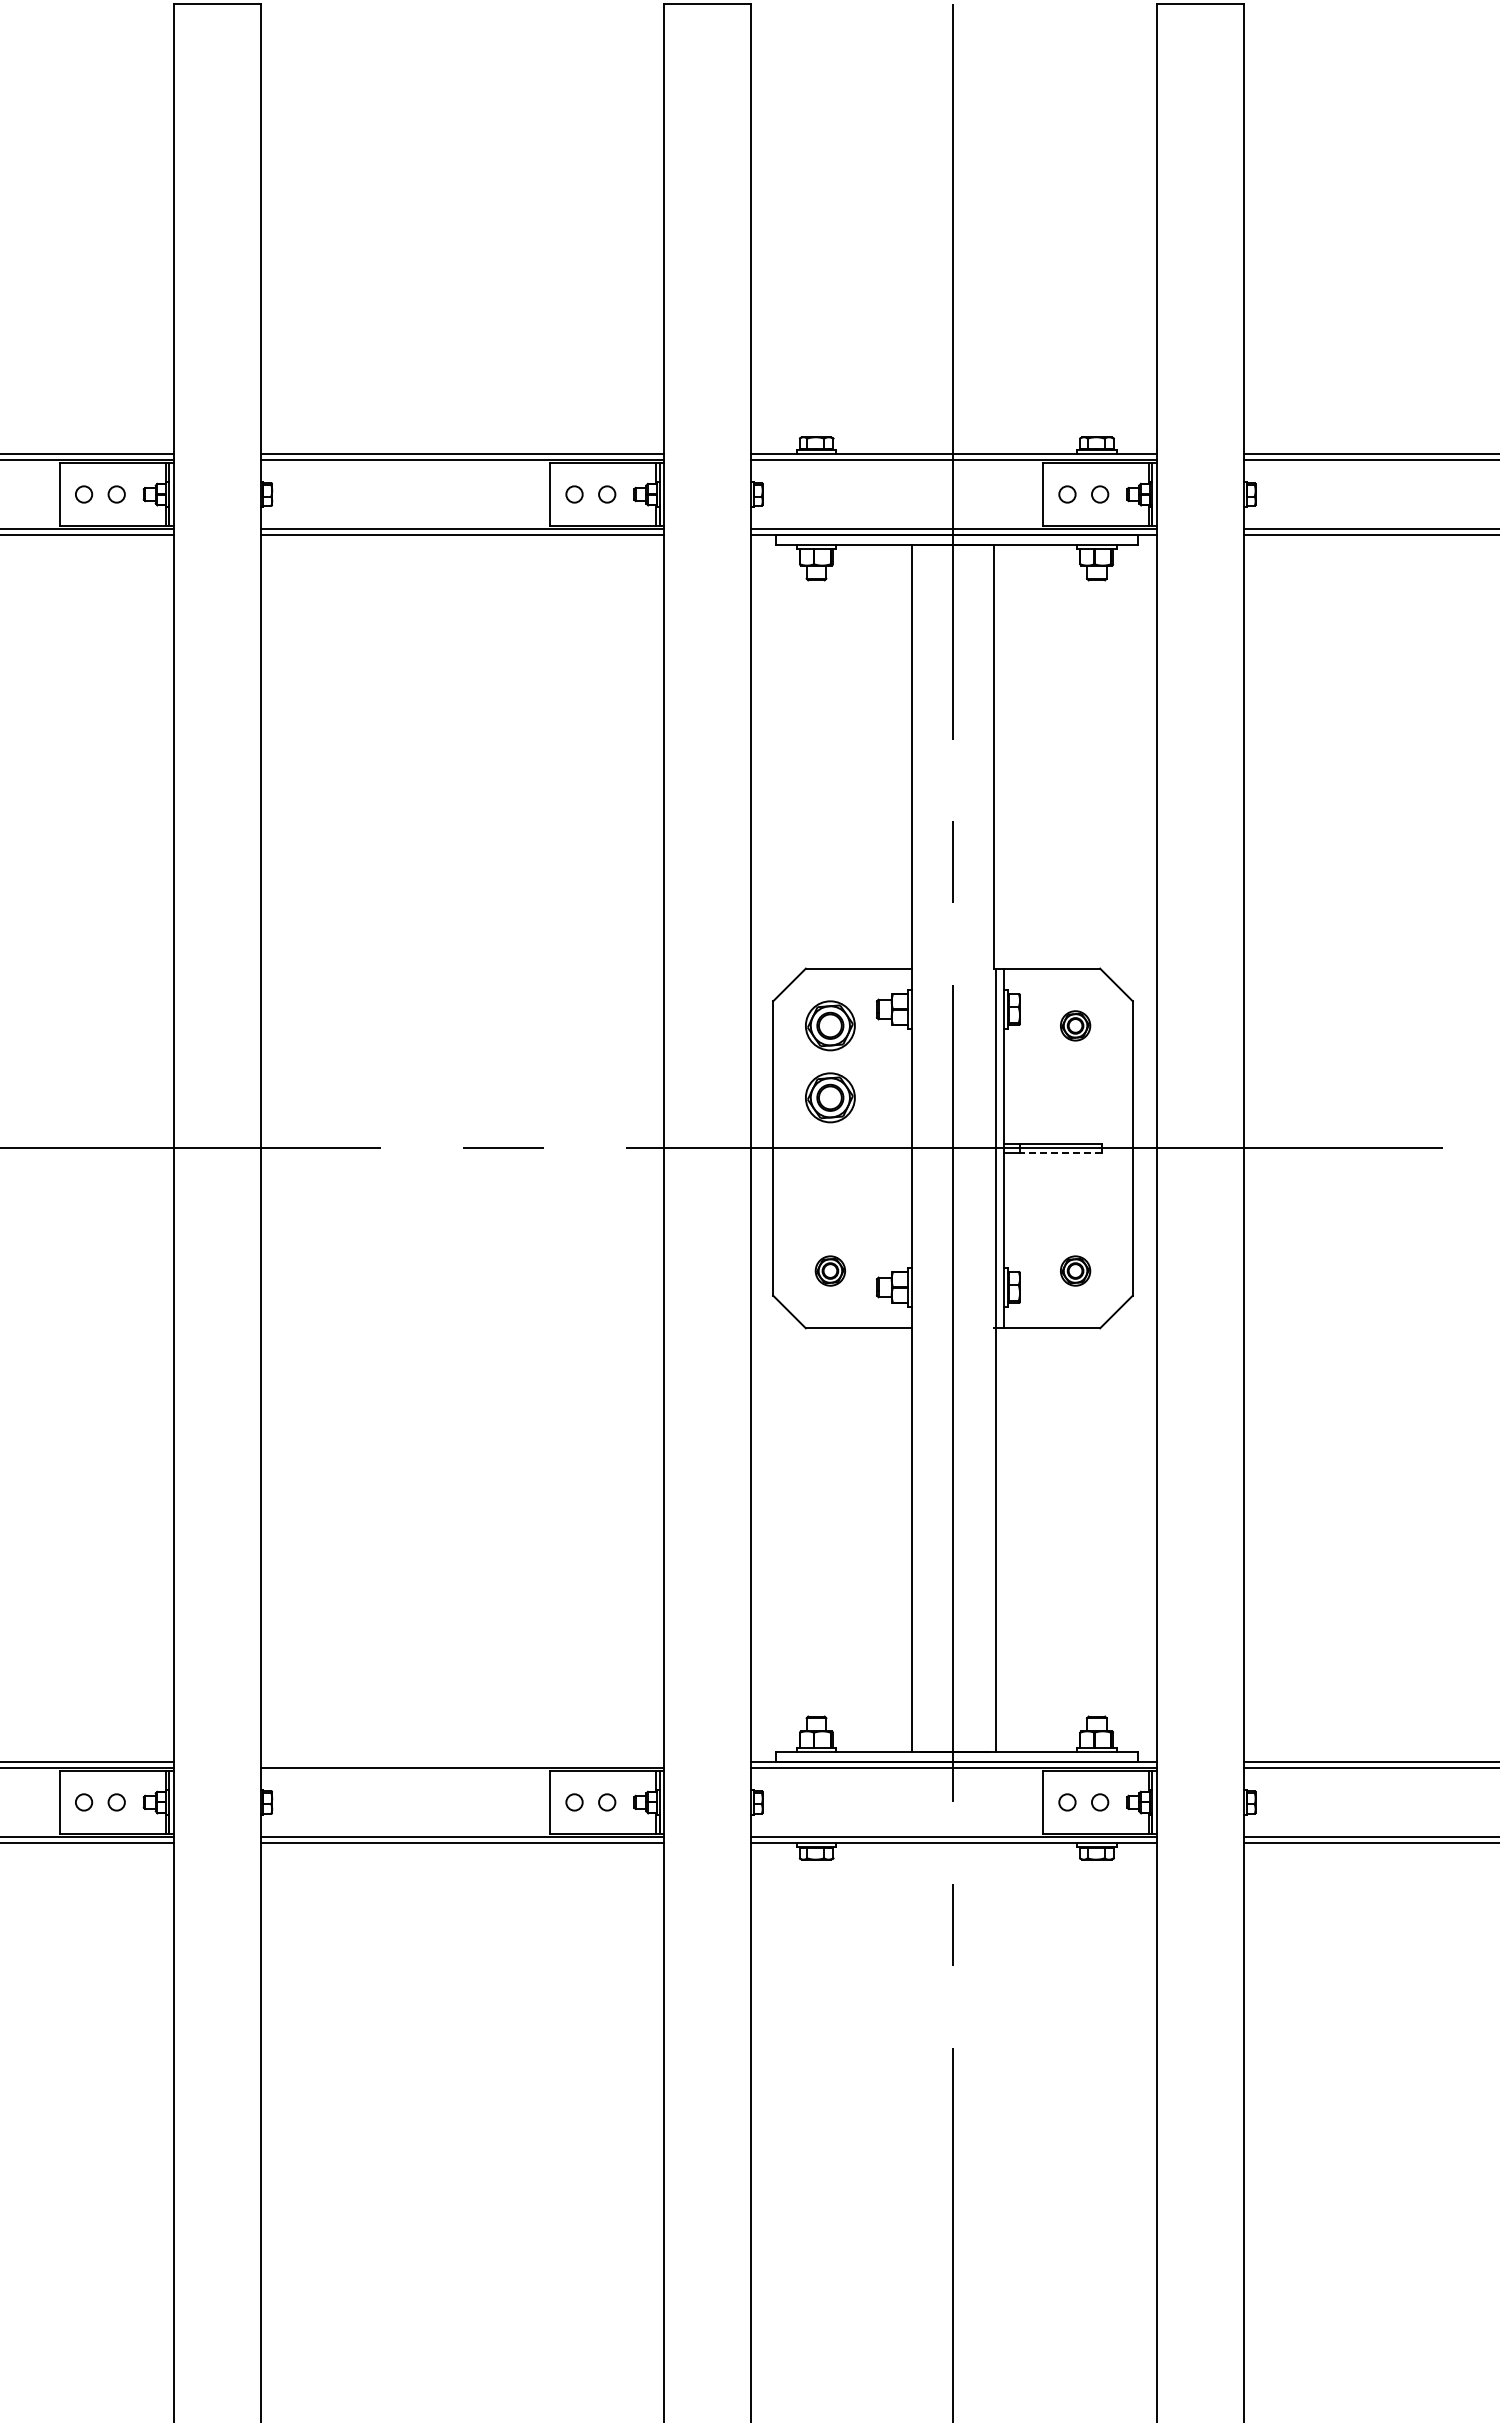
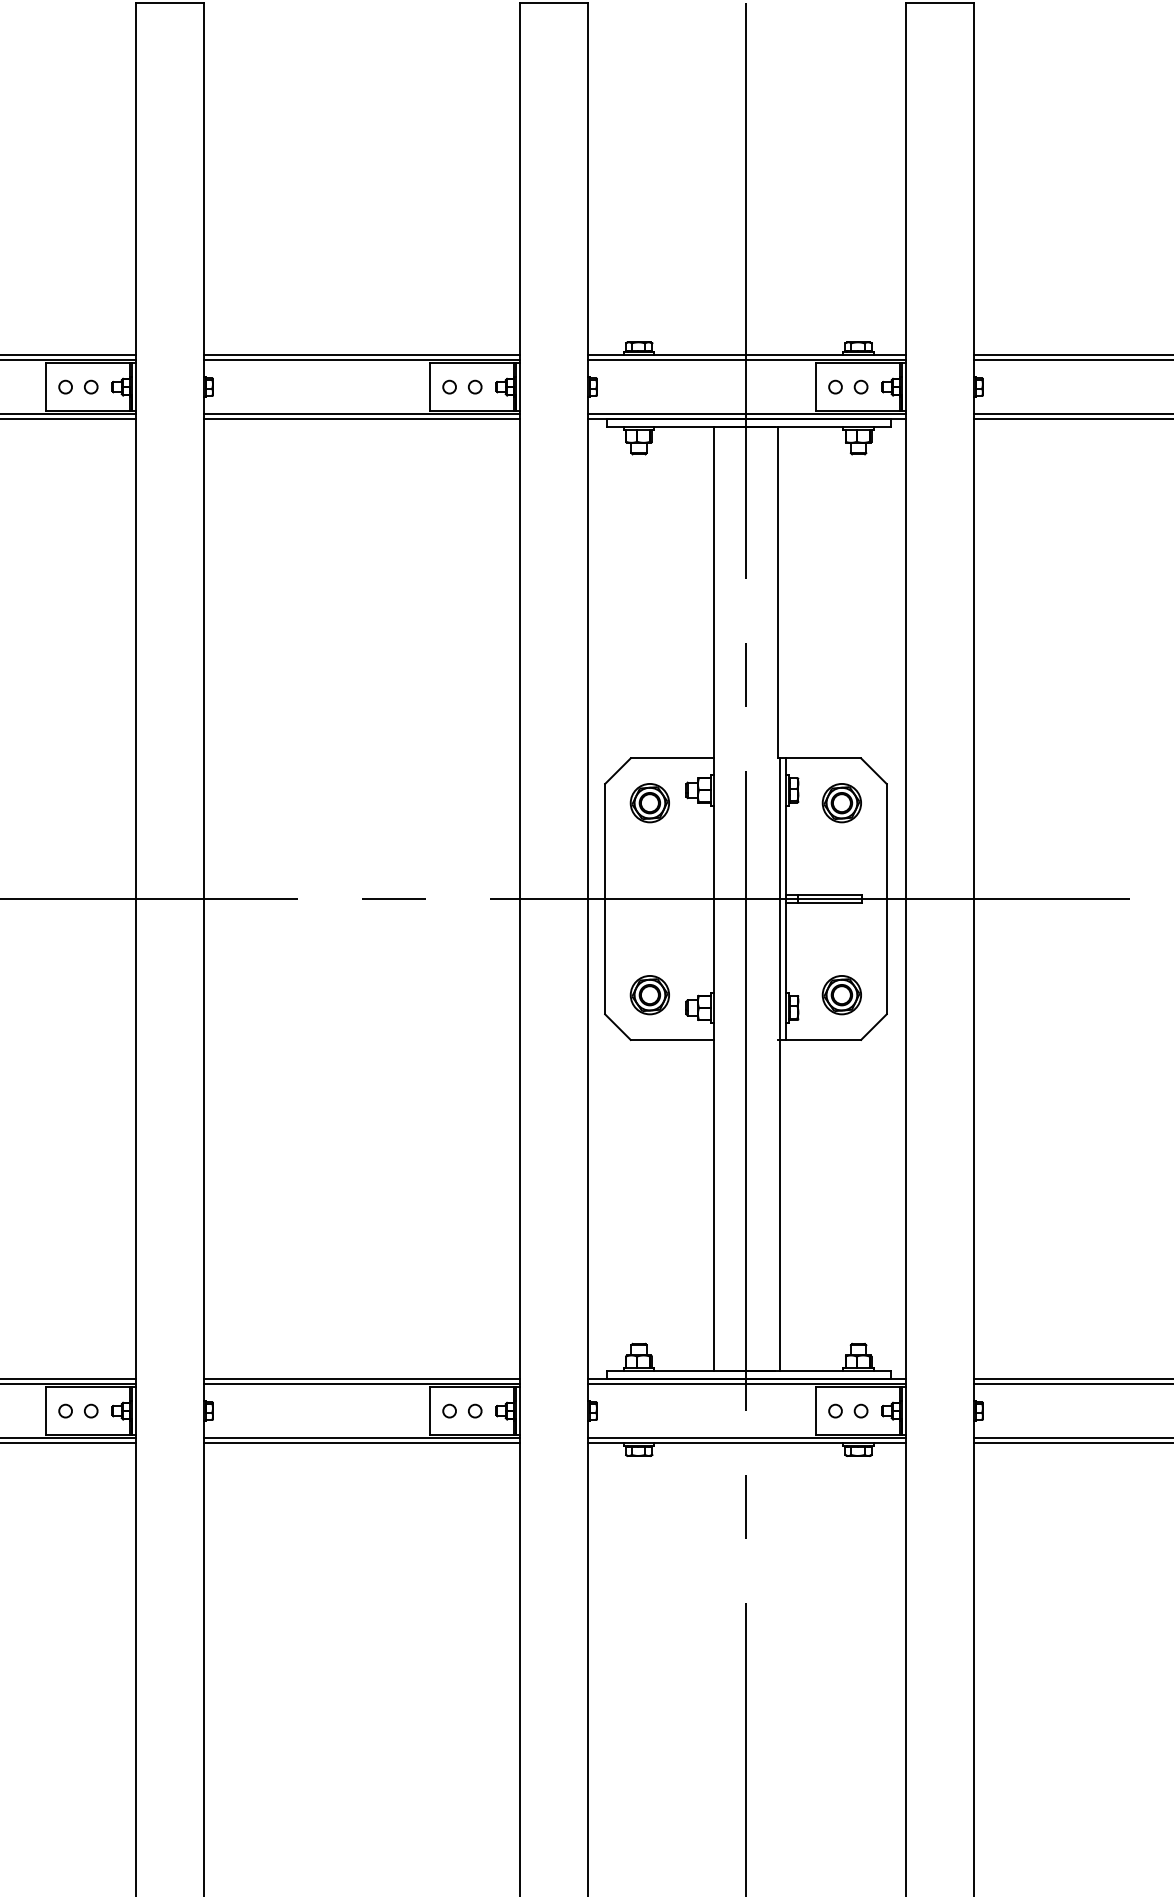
part: (1075, 1025) -> (841, 802), size x1.67
part: (830, 1097) -> (650, 859), removed
line: (1060, 1153) -> (830, 903), dashed -> solid
part: (830, 1270) -> (650, 994), size x1.67
part: (1075, 1270) -> (841, 994), size x1.67
line: (462, 1761) -> (361, 1379), added

